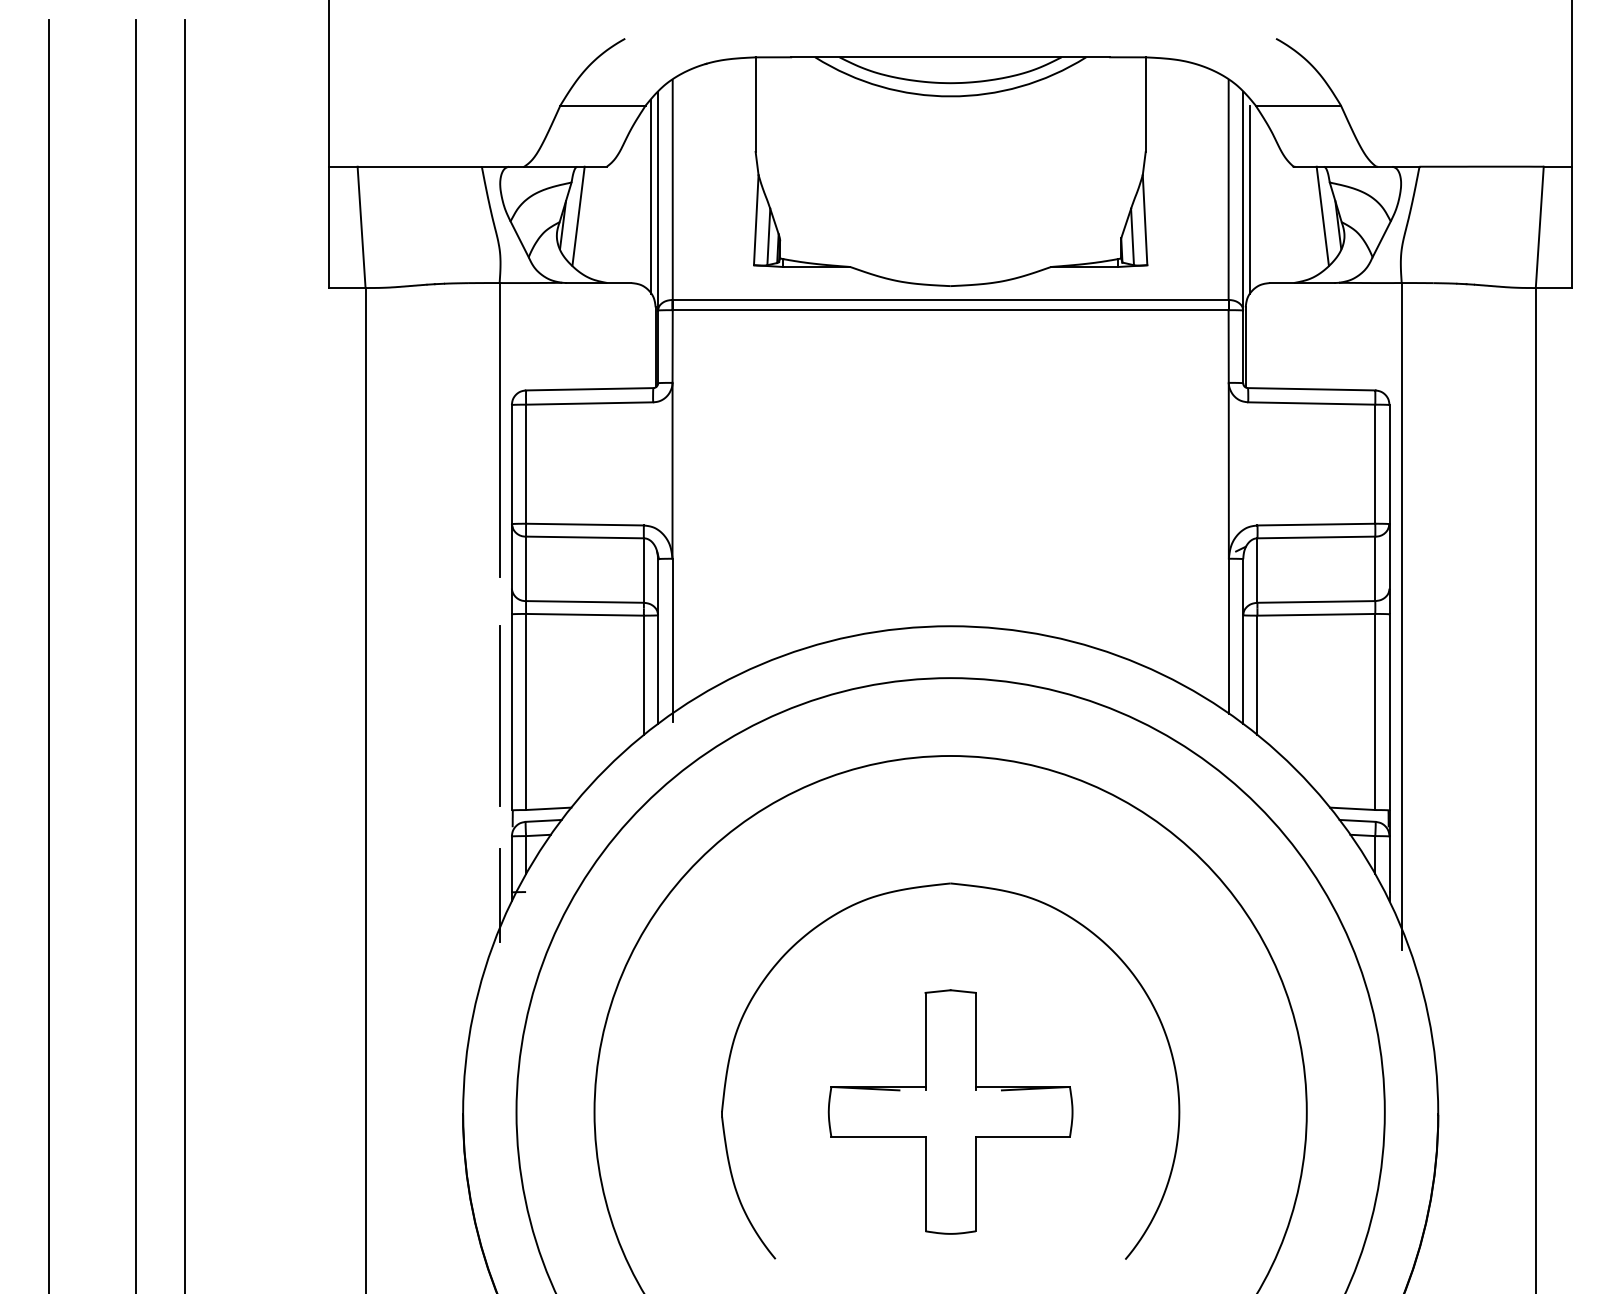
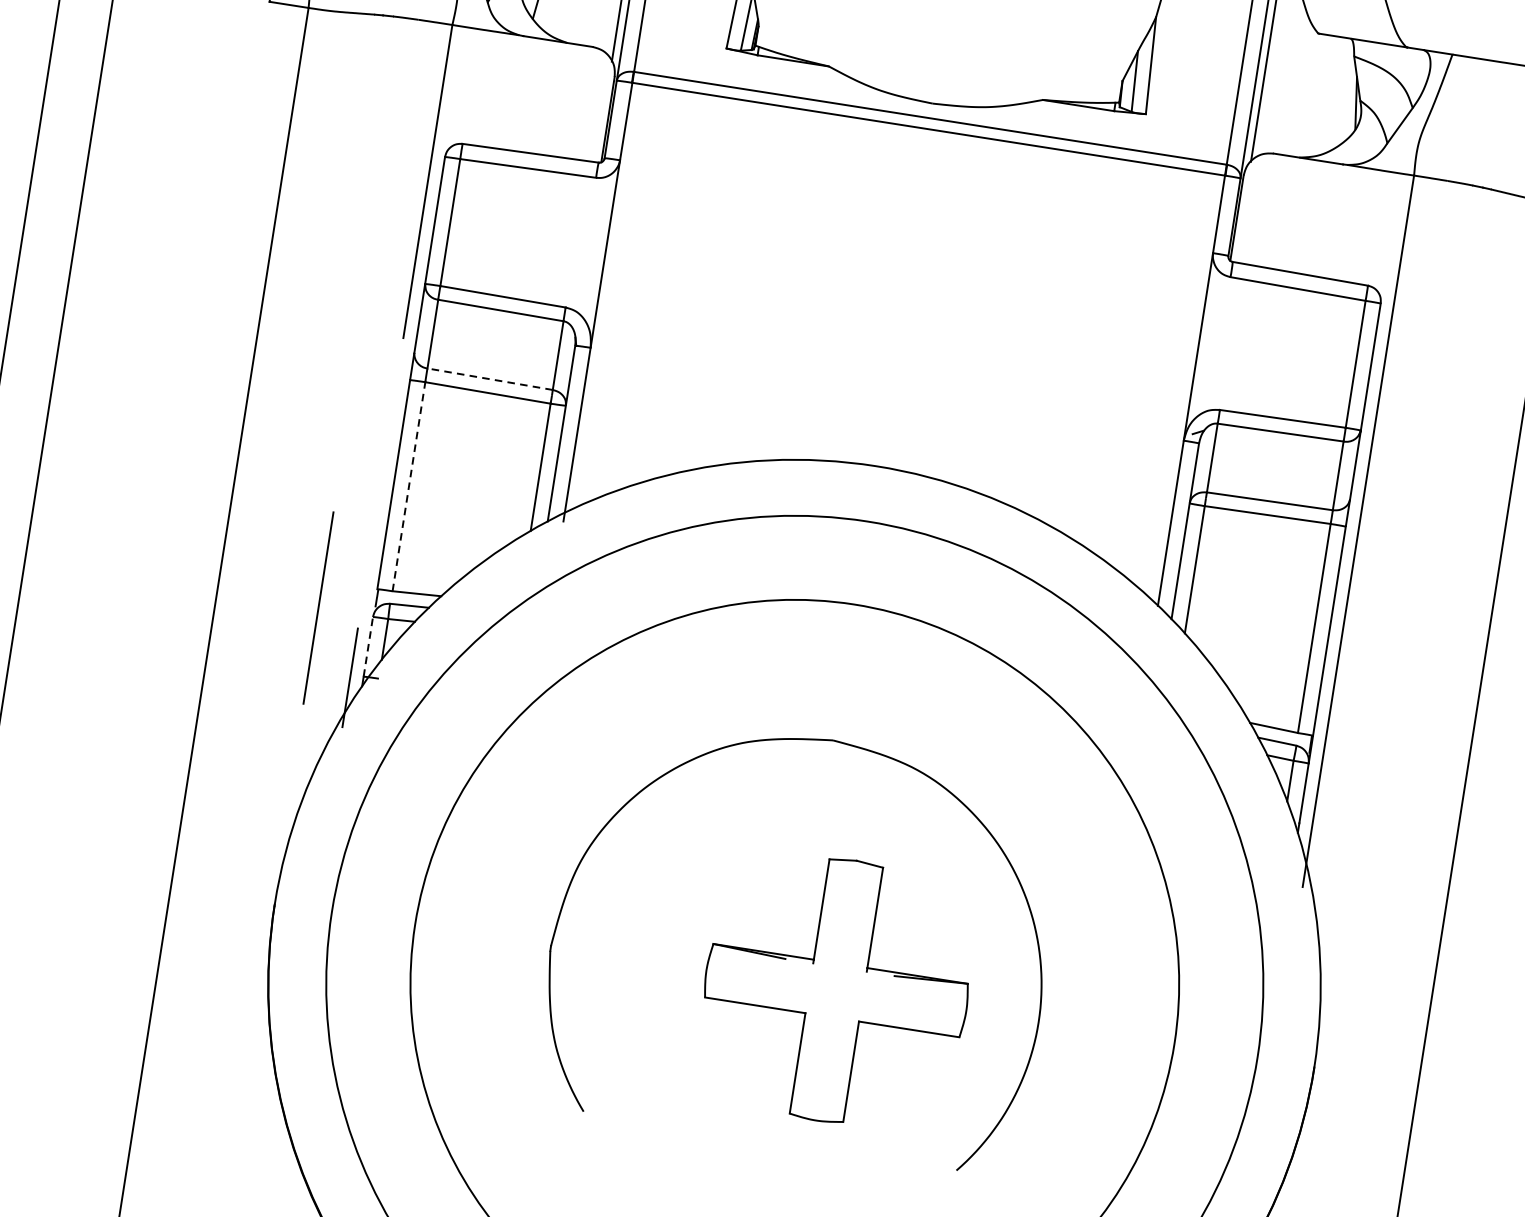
line: (1322, 215) -> (1340, 90), removed
line: (584, 601) -> (489, 378), solid -> dashed
line: (526, 711) -> (409, 486), solid -> dashed
line: (499, 715) -> (318, 607), moved
line: (511, 864) -> (367, 646), solid -> dashed
part: (950, 1111) -> (836, 990), moved

